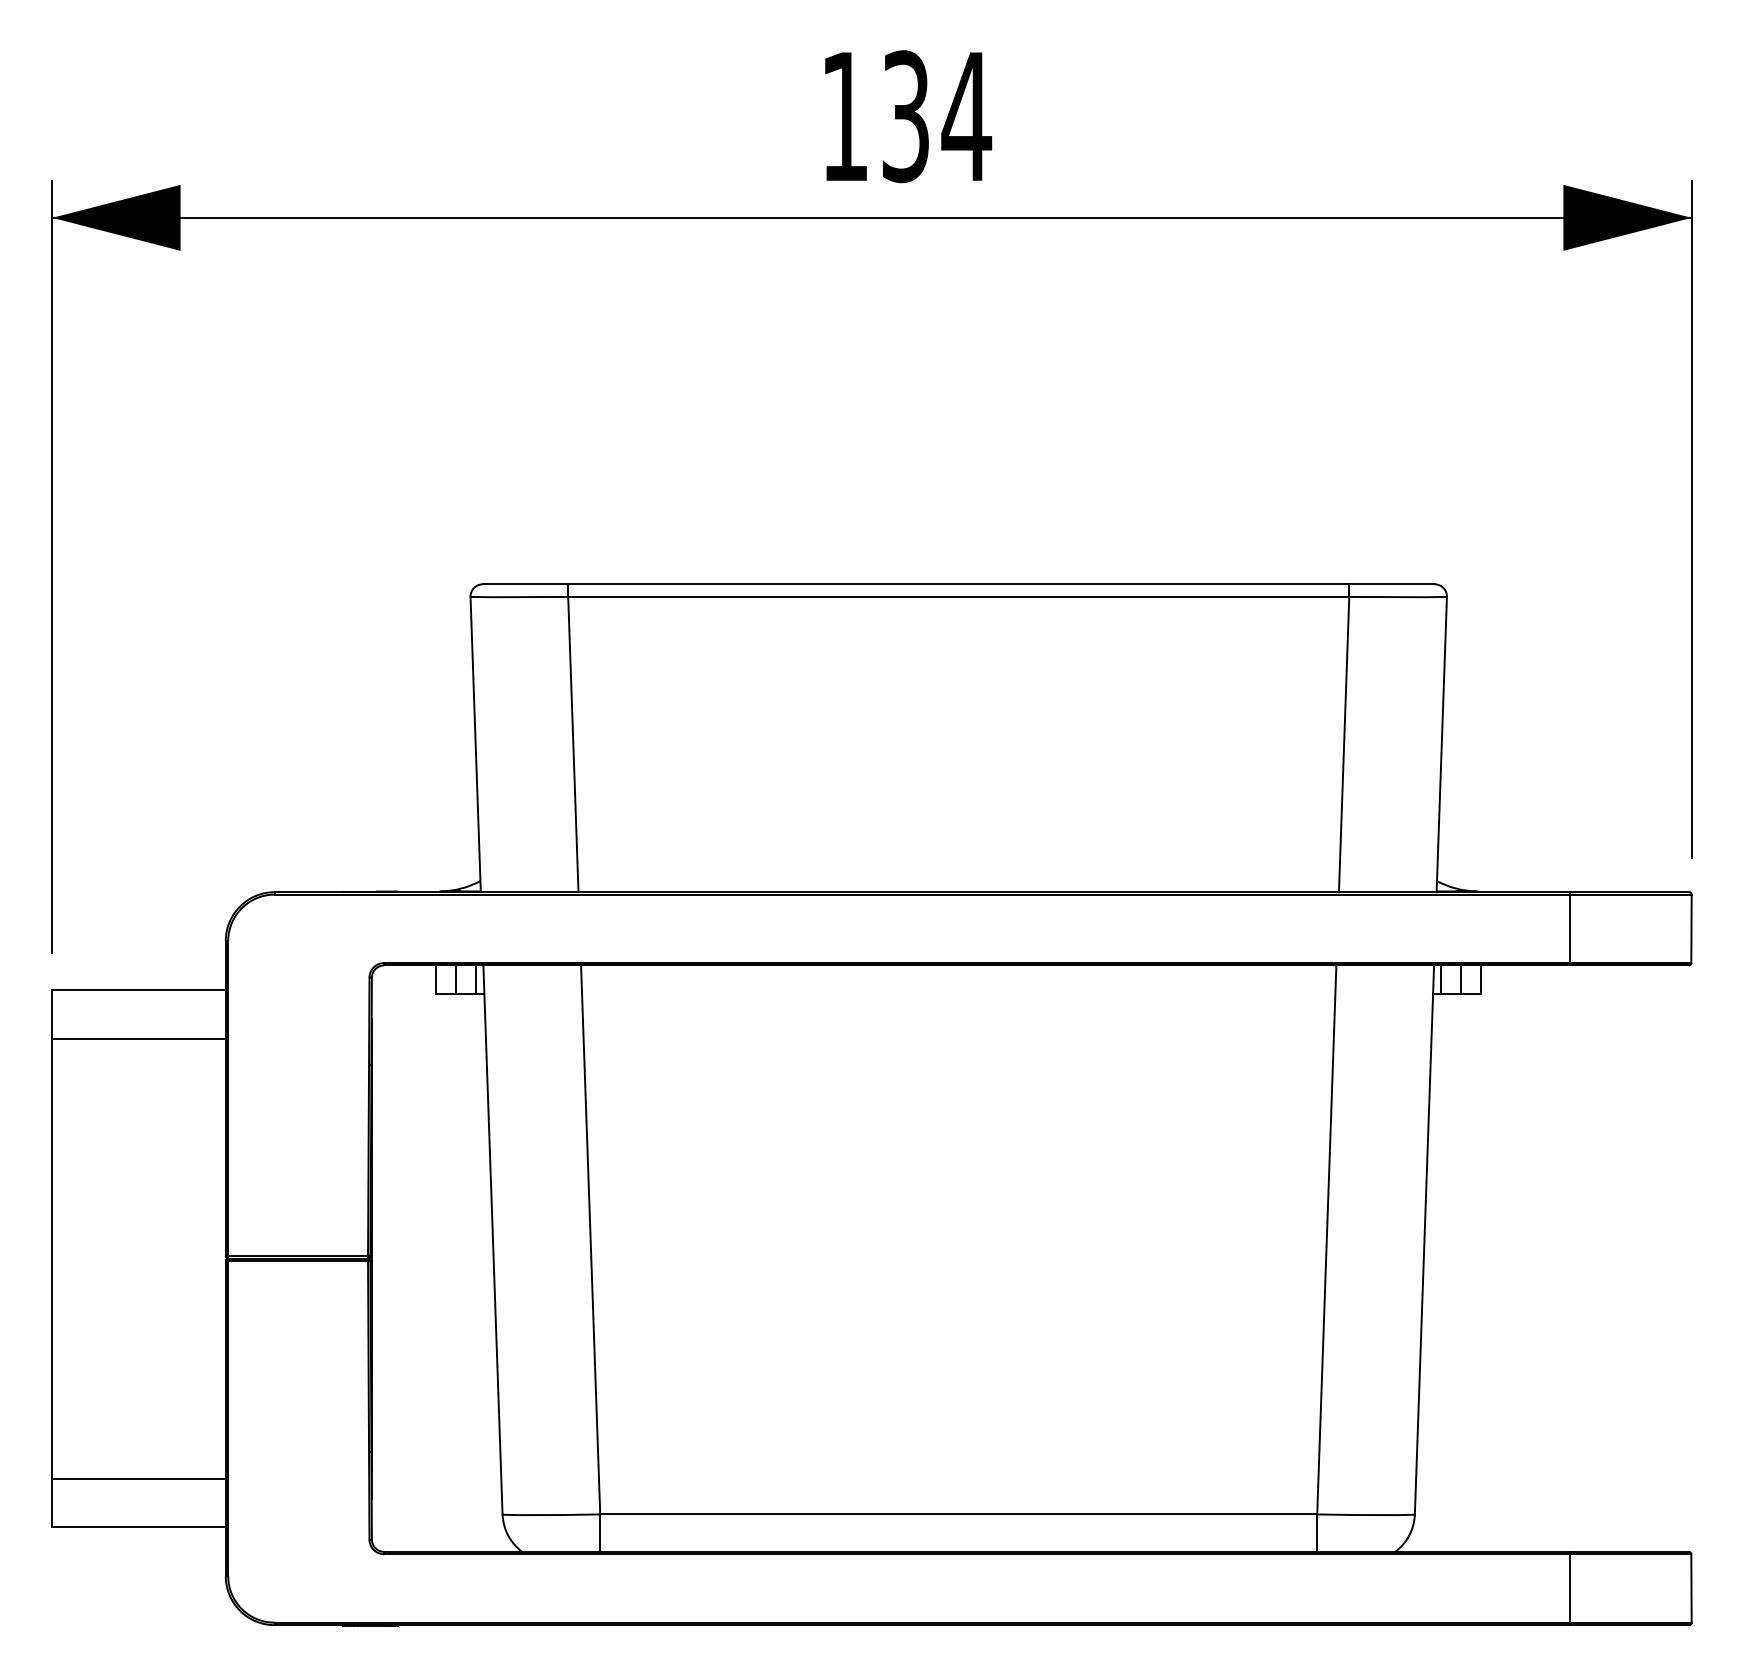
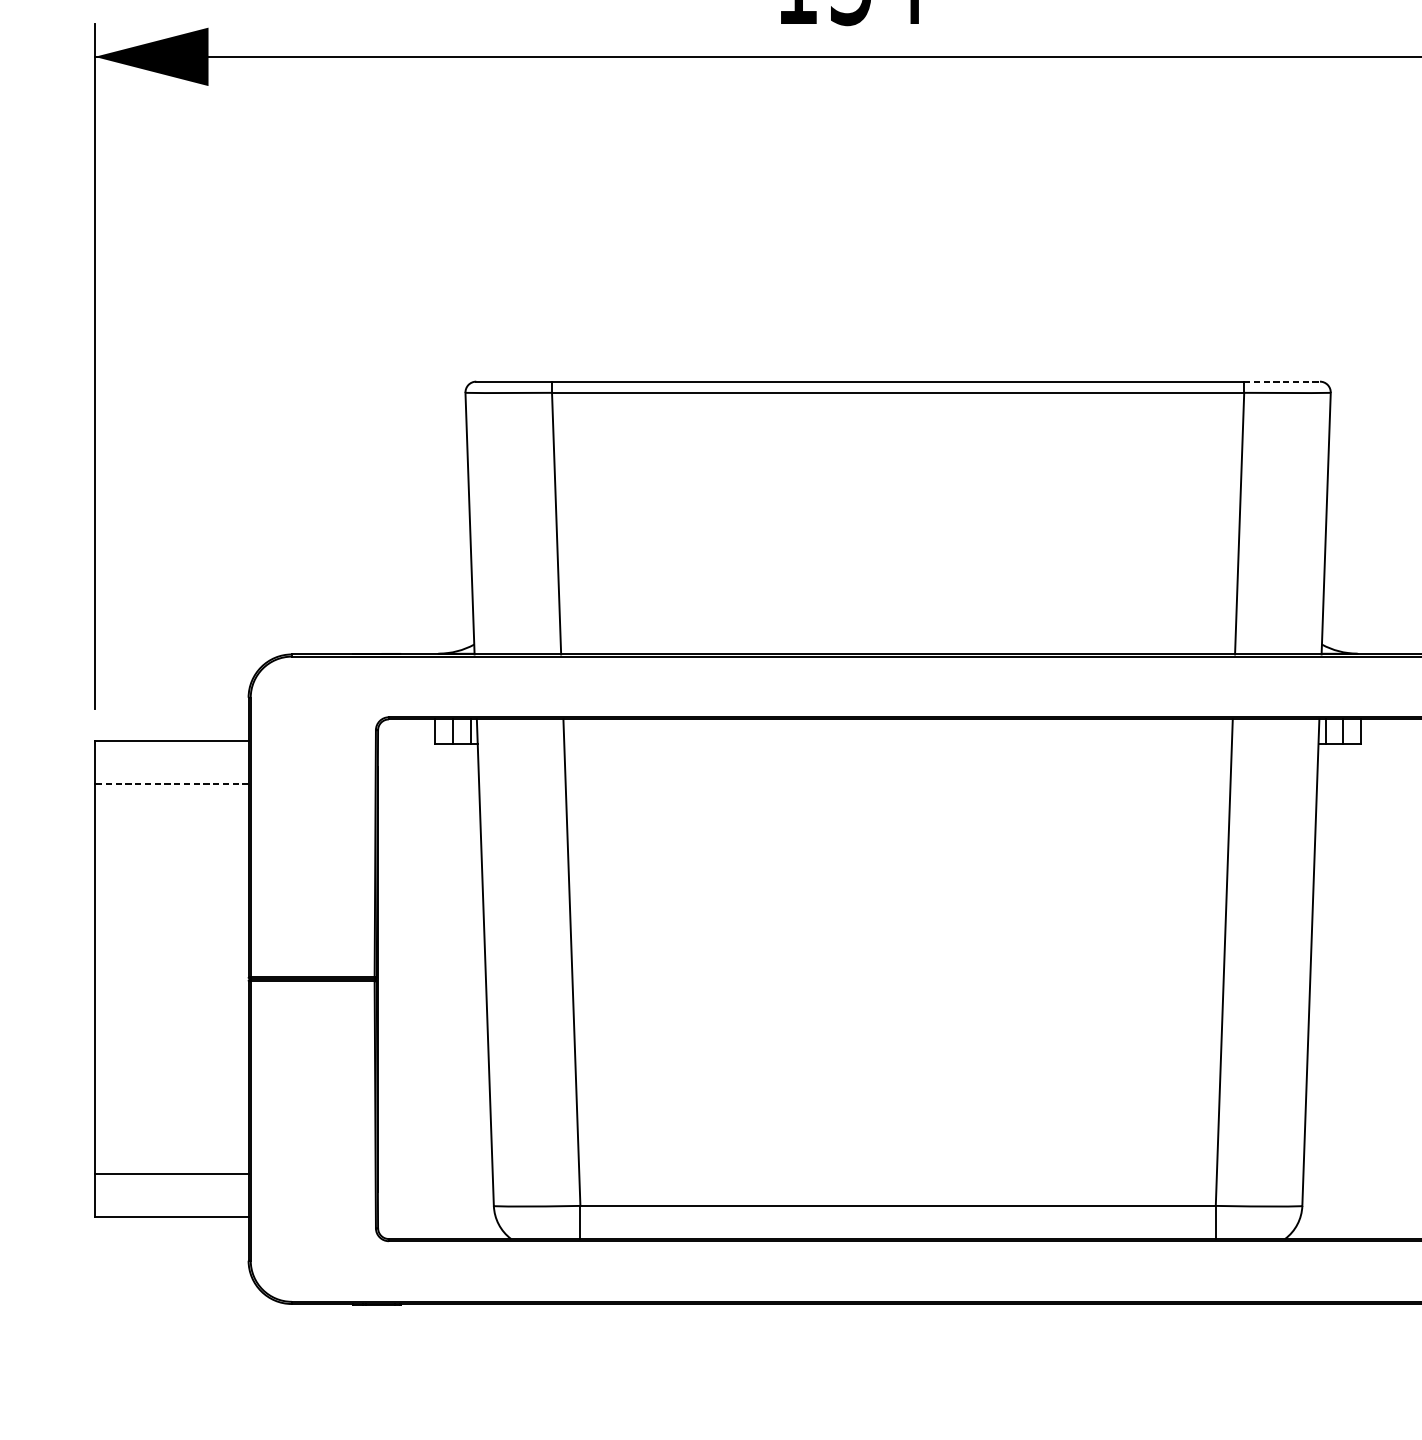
line: (1392, 584) -> (1282, 381), solid -> dashed
line: (139, 1038) -> (172, 784), solid -> dashed

